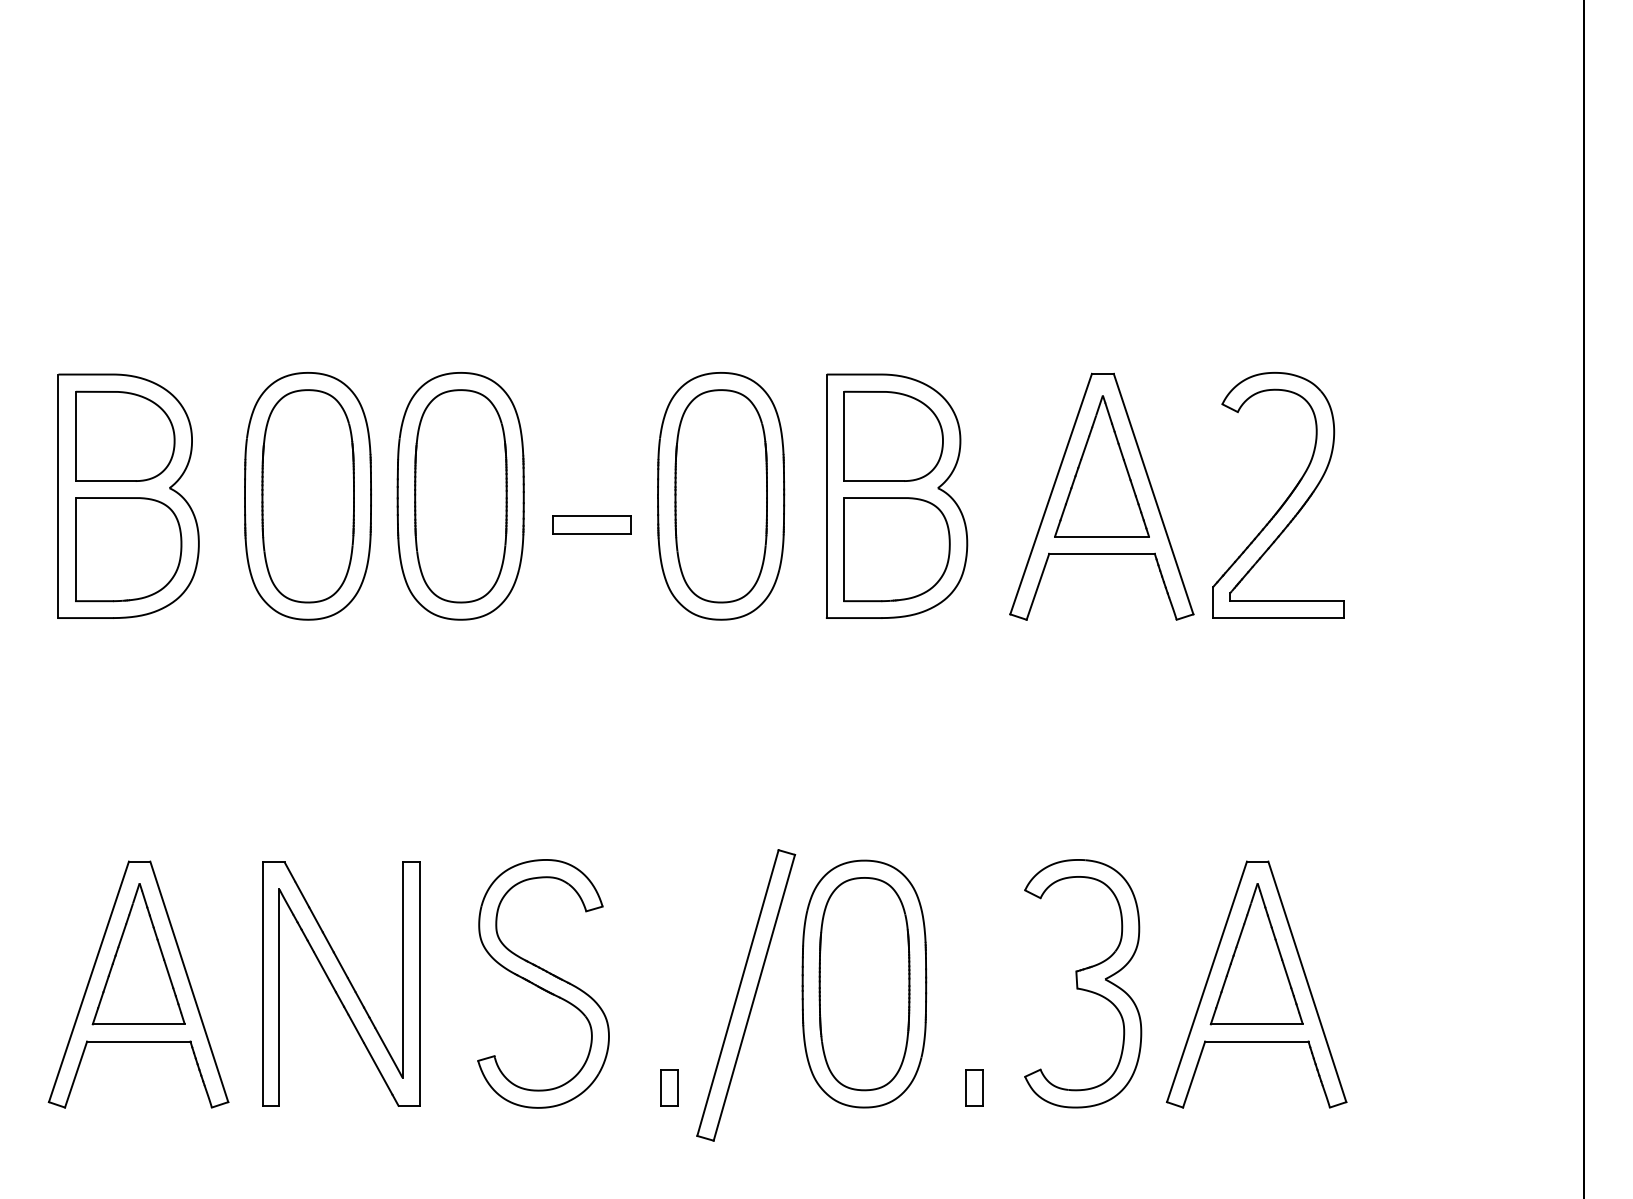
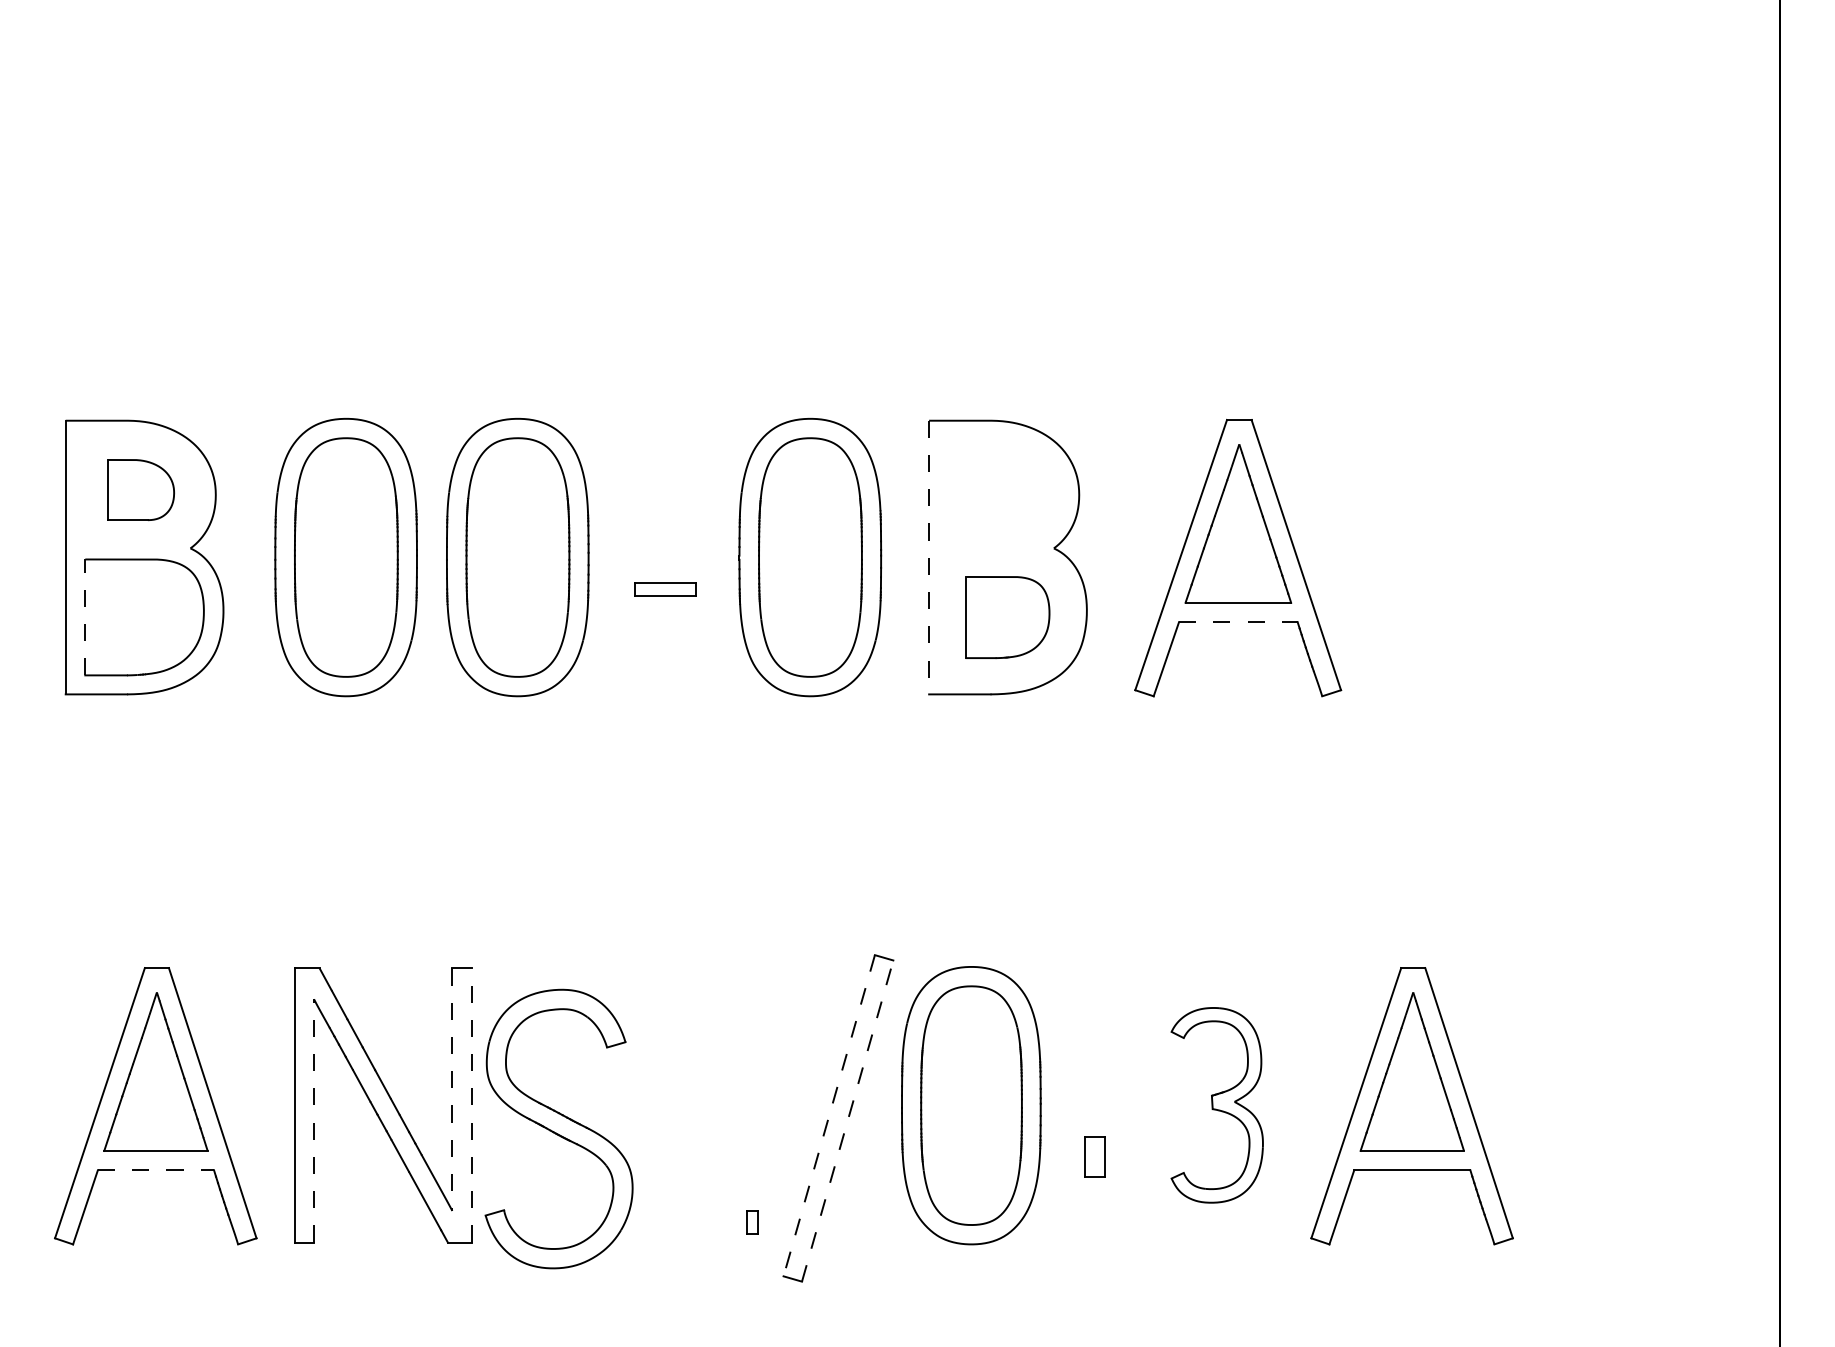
part: (125, 435) -> (141, 489), size x0.6
part: (893, 435) -> (1004, 489), removed
line: (826, 496) -> (928, 557), solid -> dashed
part: (1285, 499) -> (1444, 561), removed
part: (591, 524) -> (664, 589), size x0.7
line: (75, 549) -> (84, 617), solid -> dashed
part: (896, 549) -> (1007, 617), size x0.7
line: (1102, 553) -> (1238, 621), solid -> dashed
line: (402, 969) -> (452, 1089), solid -> dashed
line: (419, 983) -> (471, 1105), solid -> dashed
part: (543, 983) -> (559, 1128), moved
part: (1083, 983) -> (1217, 1105), size x0.7
line: (737, 993) -> (828, 1116), solid -> dashed
line: (279, 997) -> (314, 1120), solid -> dashed
line: (754, 997) -> (847, 1120), solid -> dashed
line: (138, 1041) -> (155, 1170), solid -> dashed
part: (669, 1087) -> (752, 1221), size x0.6
part: (974, 1087) -> (1095, 1156), moved

